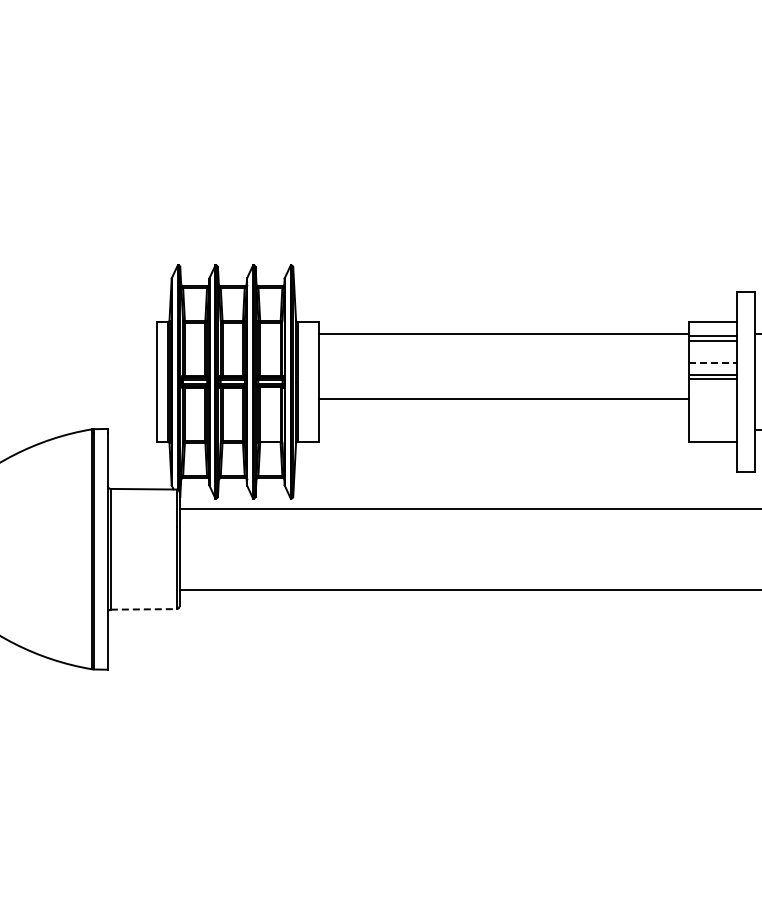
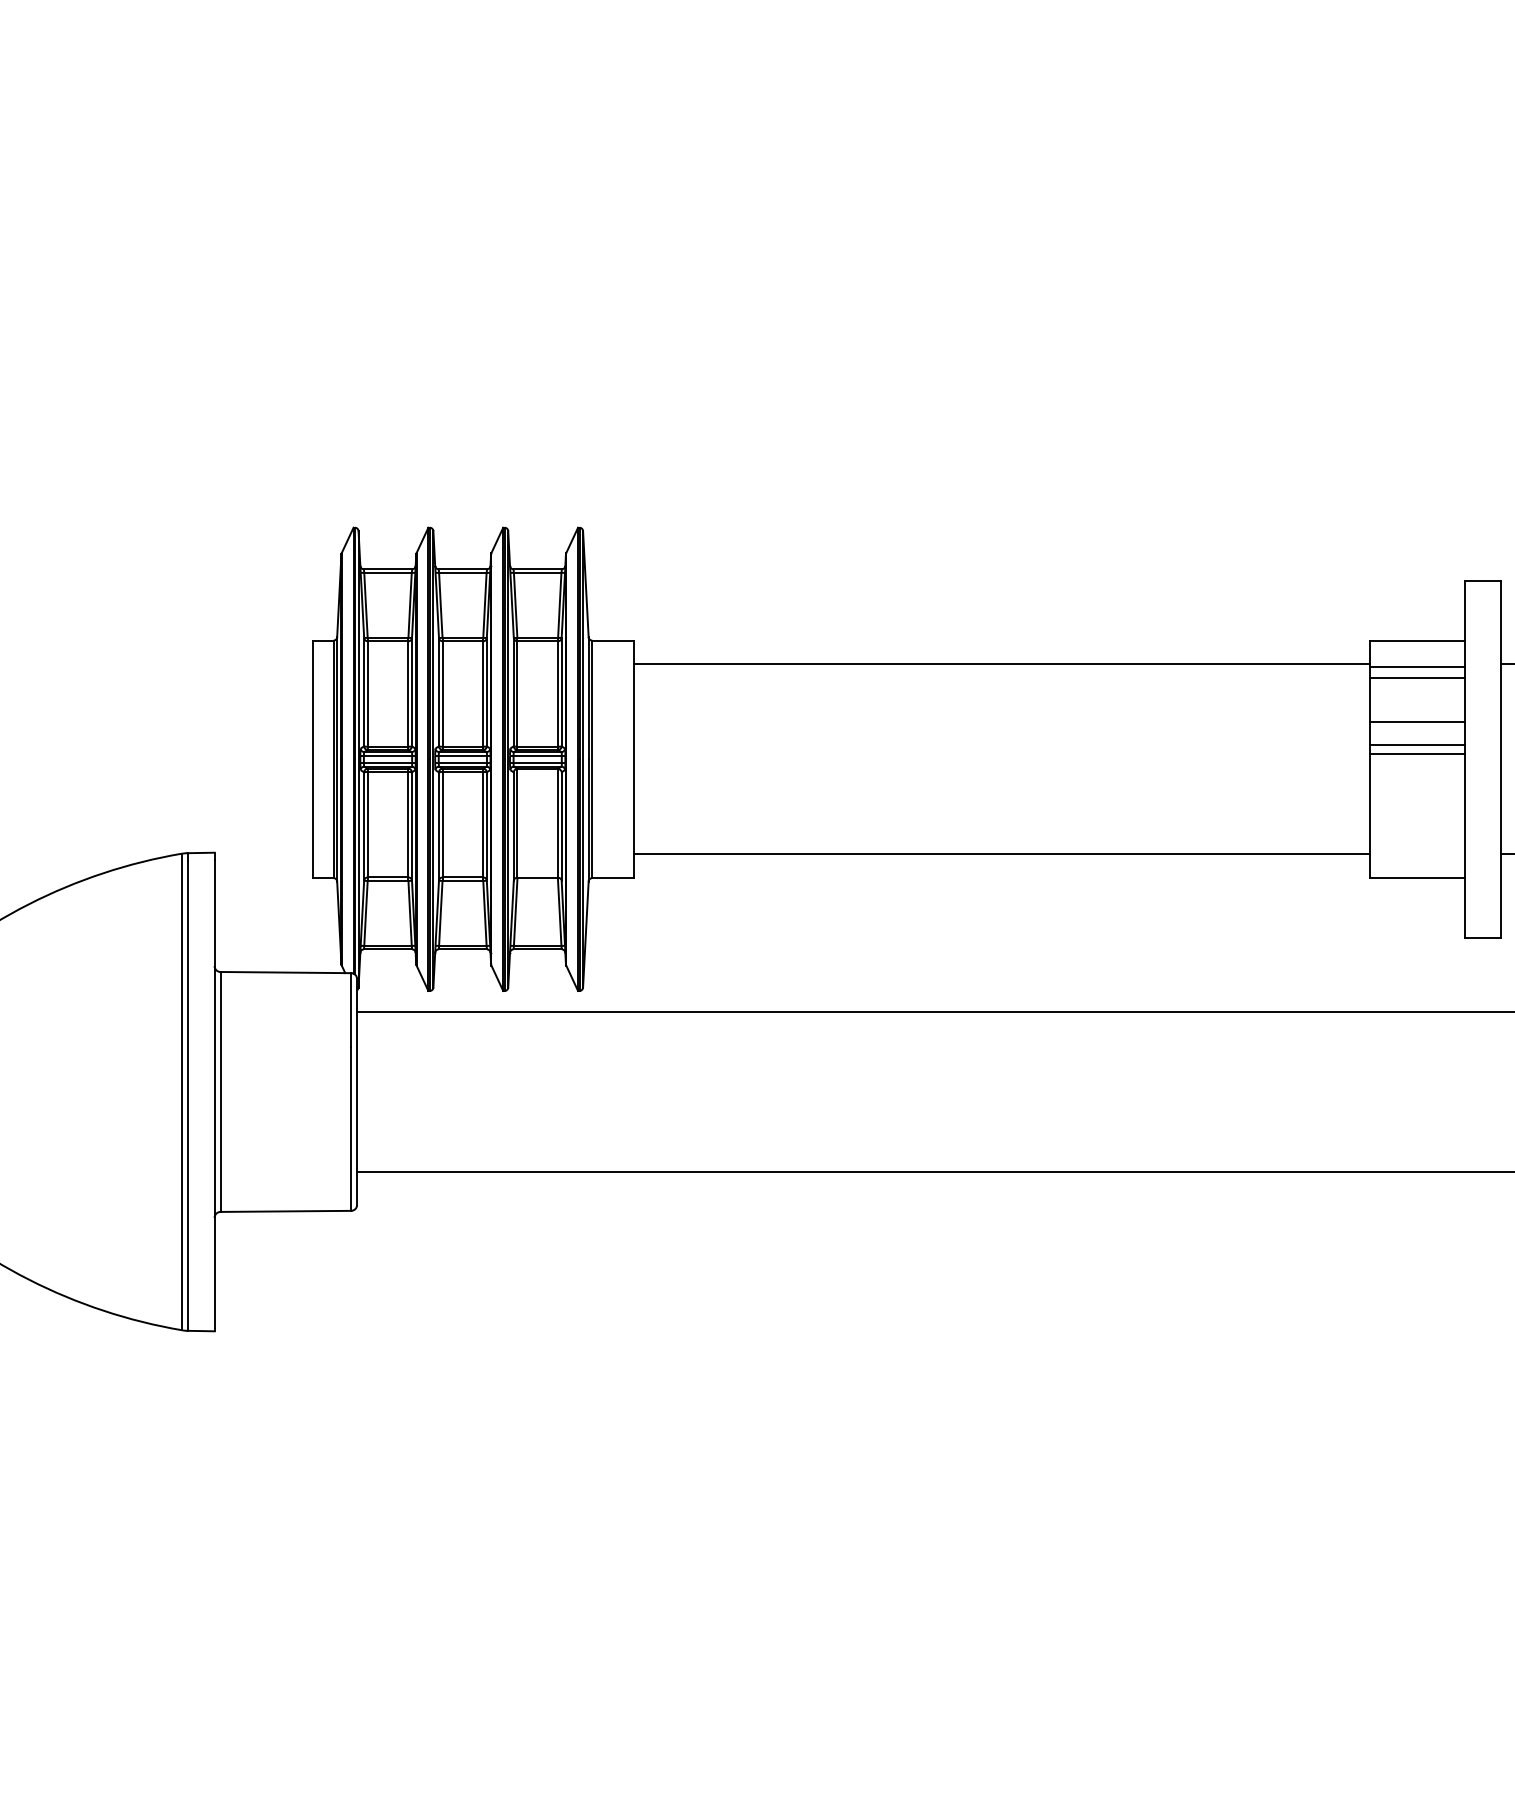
line: (713, 363) -> (1418, 722), dashed -> solid
line: (503, 398) -> (1000, 853), moved
line: (143, 609) -> (285, 1211), dashed -> solid

